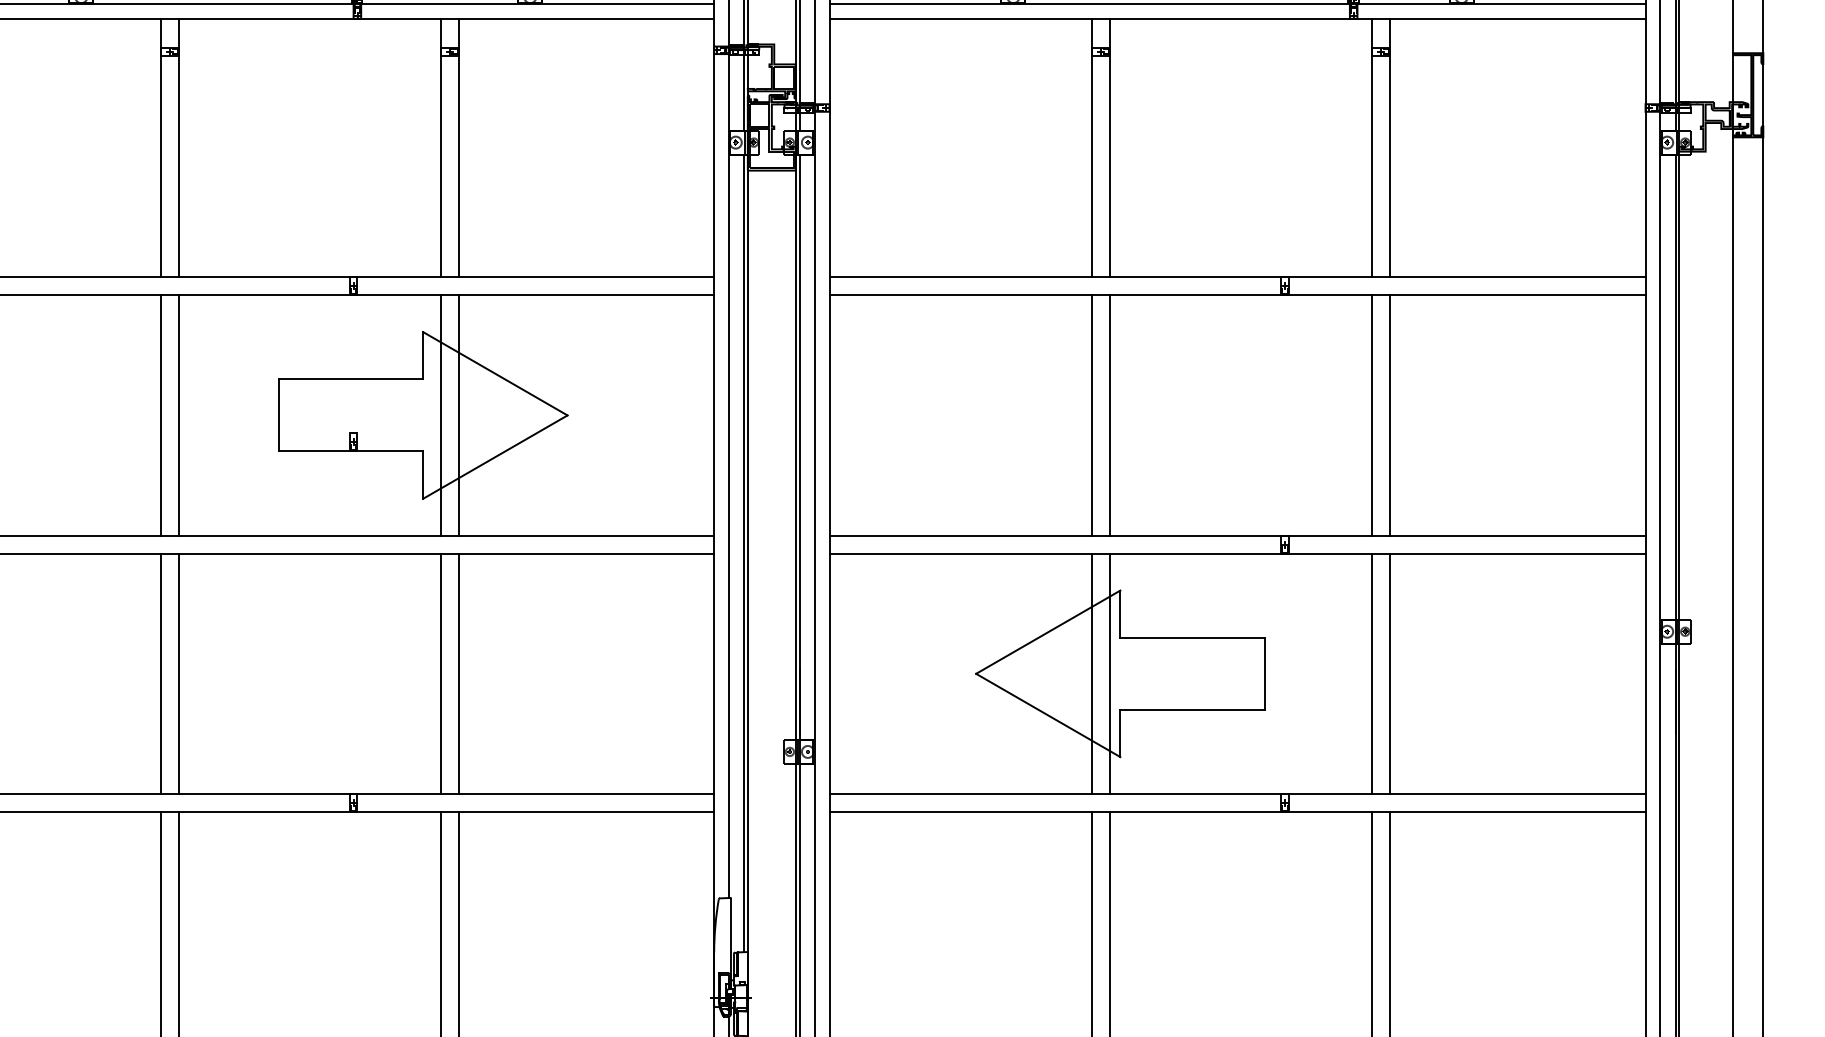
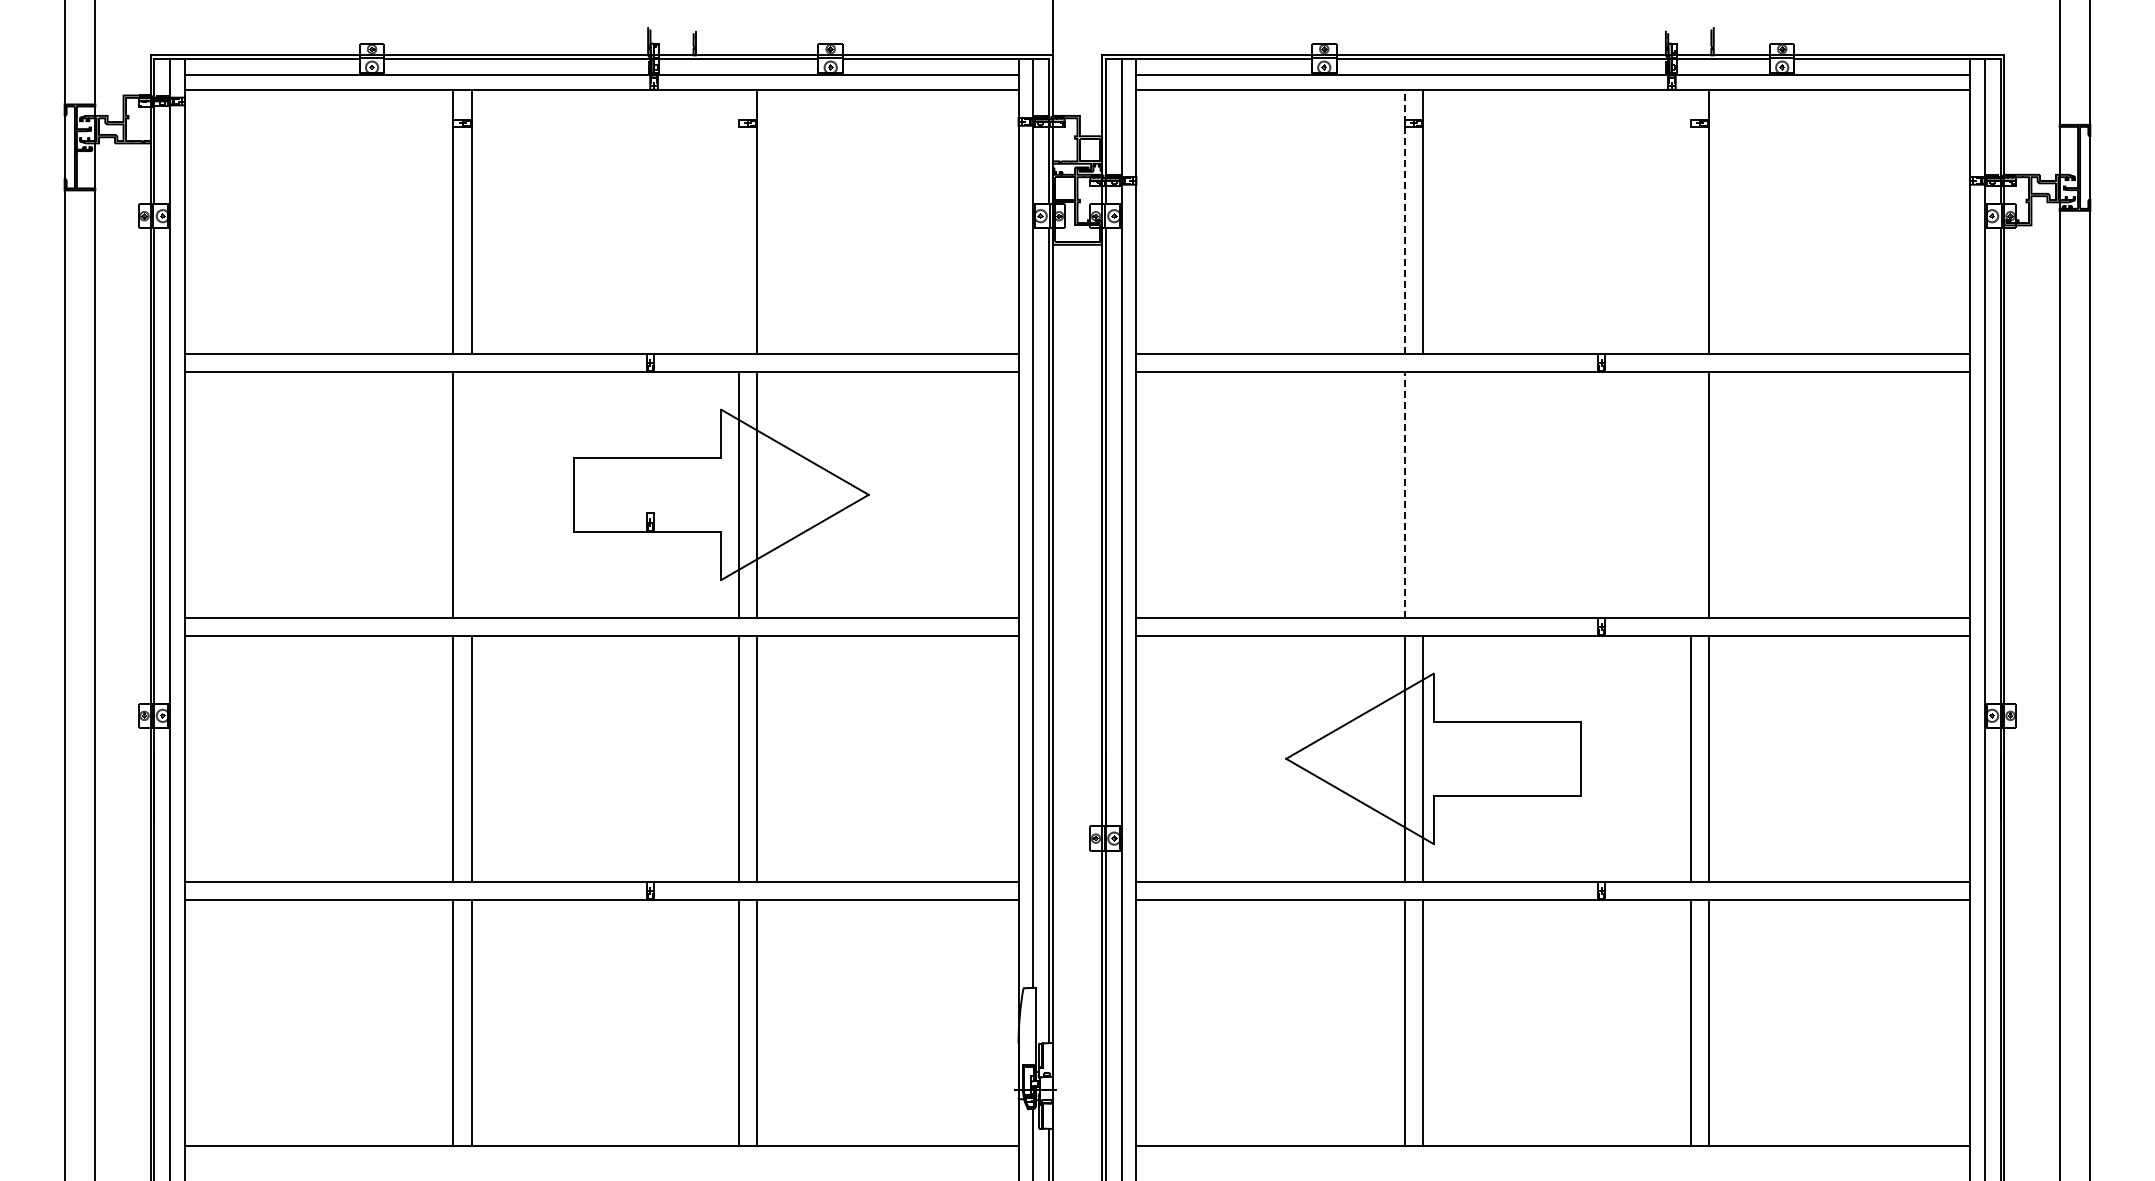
line: (440, 147) -> (739, 221), removed
line: (1091, 147) -> (1404, 221), solid -> dashed
line: (1371, 147) -> (1690, 221), removed
line: (178, 415) -> (471, 494), removed
line: (1091, 415) -> (1404, 494), solid -> dashed
line: (1110, 415) -> (1423, 494), removed
line: (1371, 415) -> (1690, 494), removed

